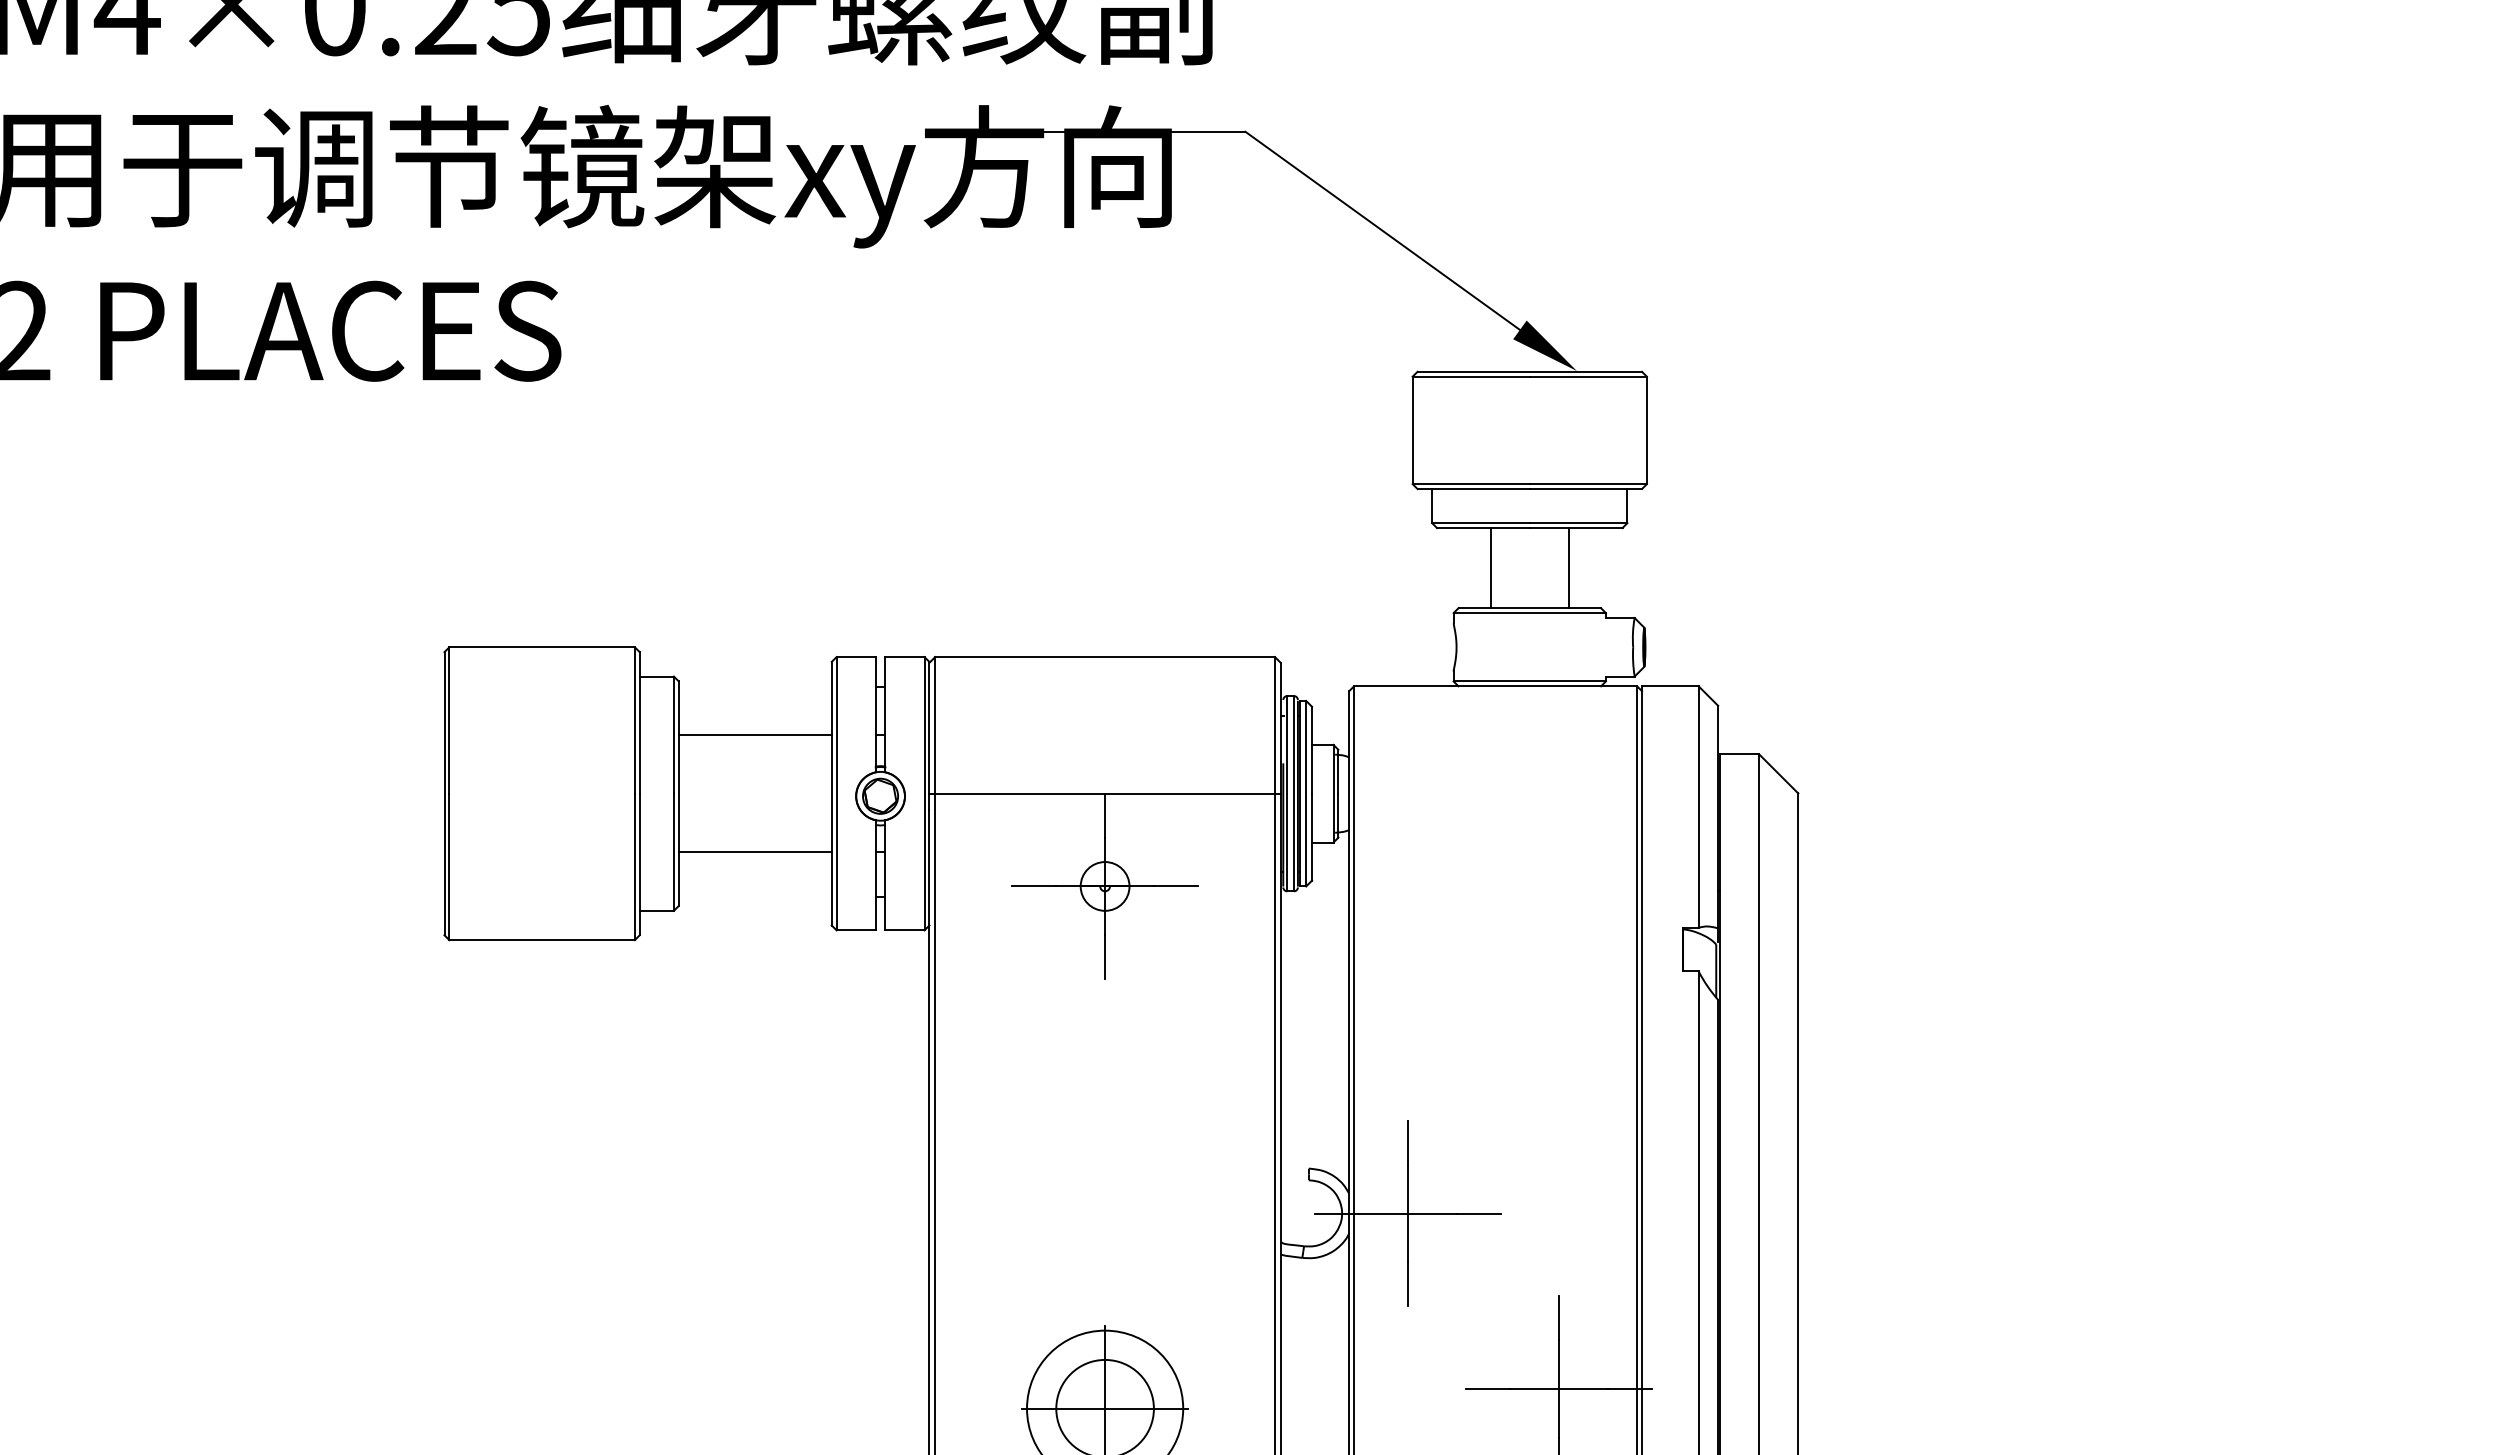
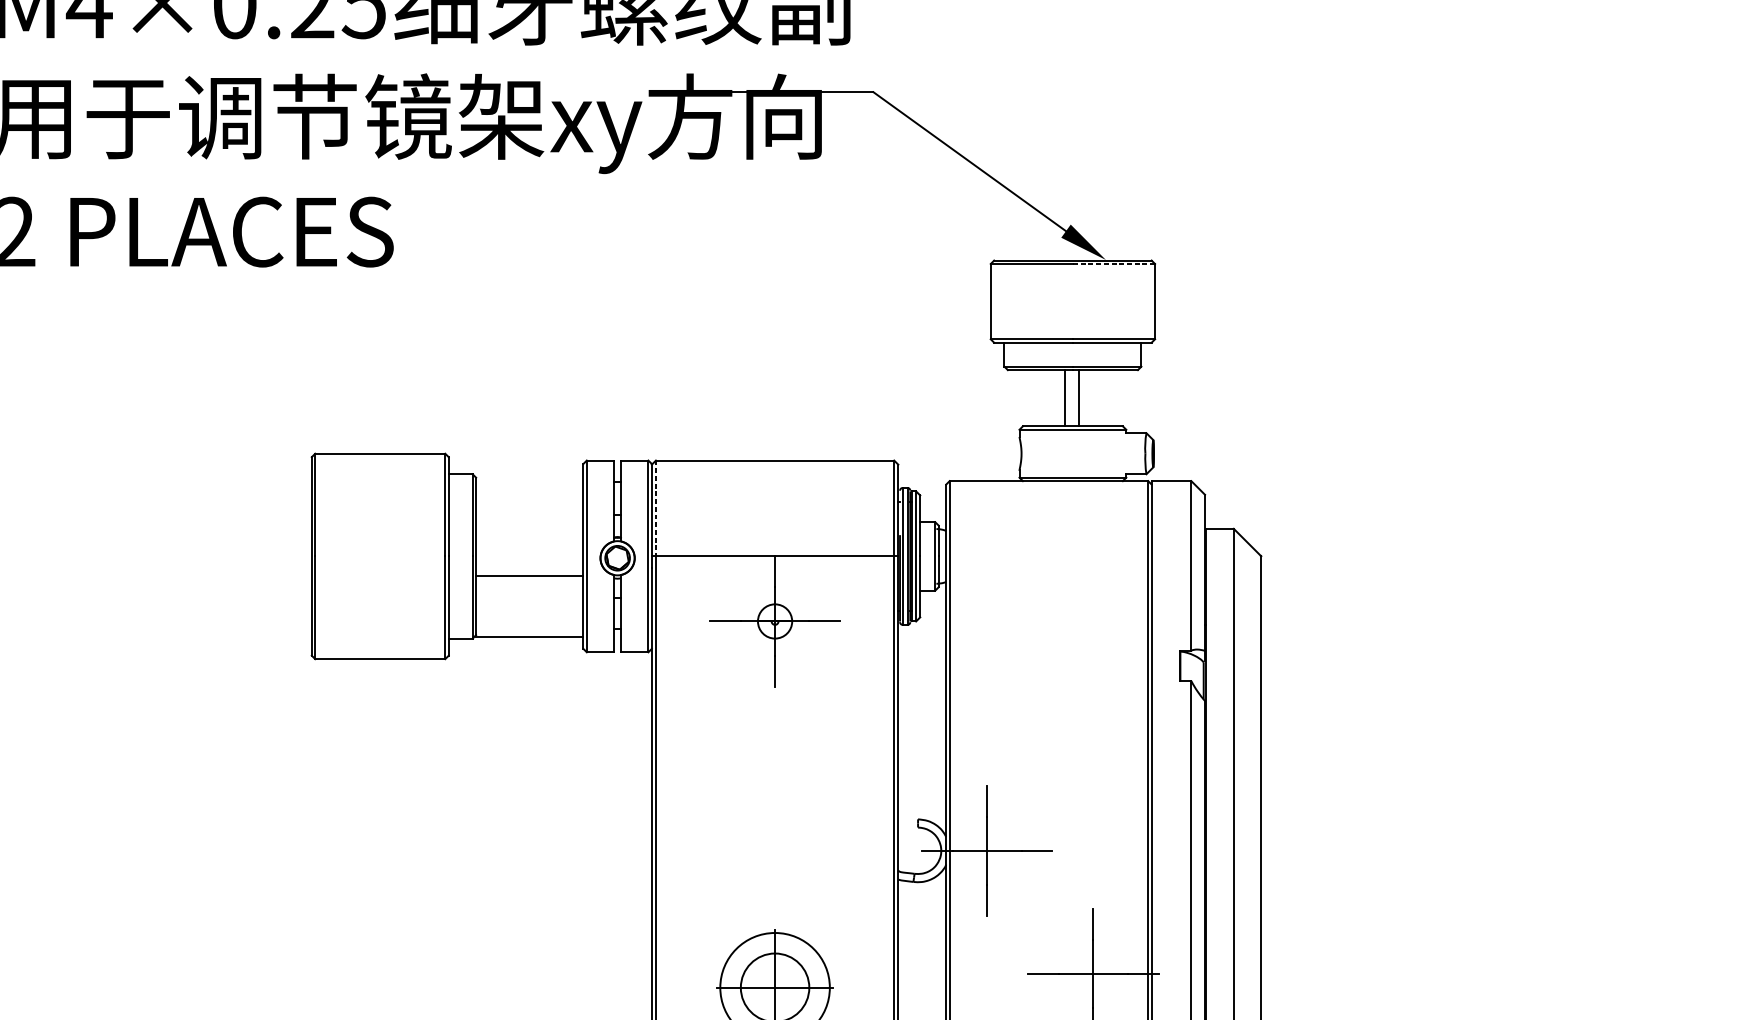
line: (1588, 376) -> (1114, 263), solid -> dashed
line: (1490, 568) -> (1079, 398), moved
line: (1568, 568) -> (1065, 398), moved
line: (935, 725) -> (656, 508), solid -> dashed
line: (754, 735) -> (529, 575), moved
line: (754, 852) -> (529, 637), moved

